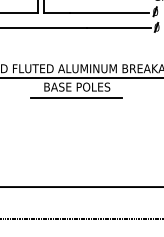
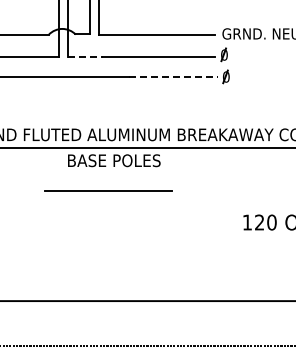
line: (56, 13) -> (85, 57), solid -> dashed
line: (119, 27) -> (173, 77), solid -> dashed
line: (76, 97) -> (108, 190), moved

